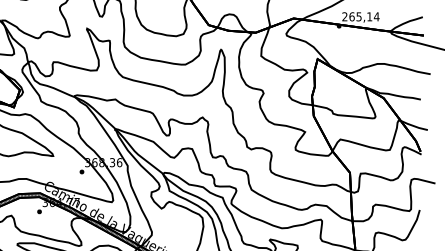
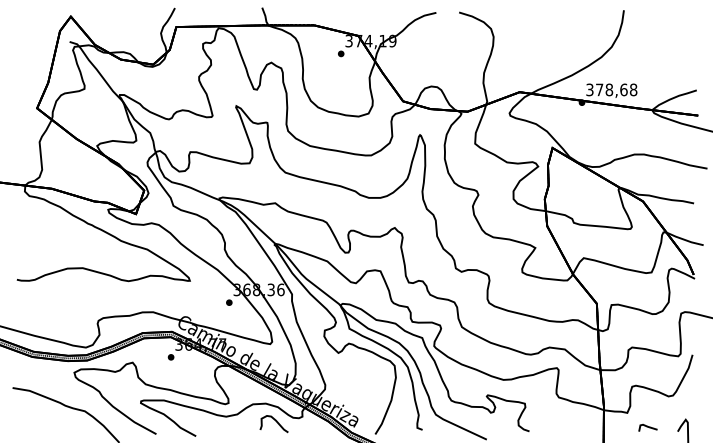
text: (360, 16) -> (611, 89), 265,14 -> 378,68

